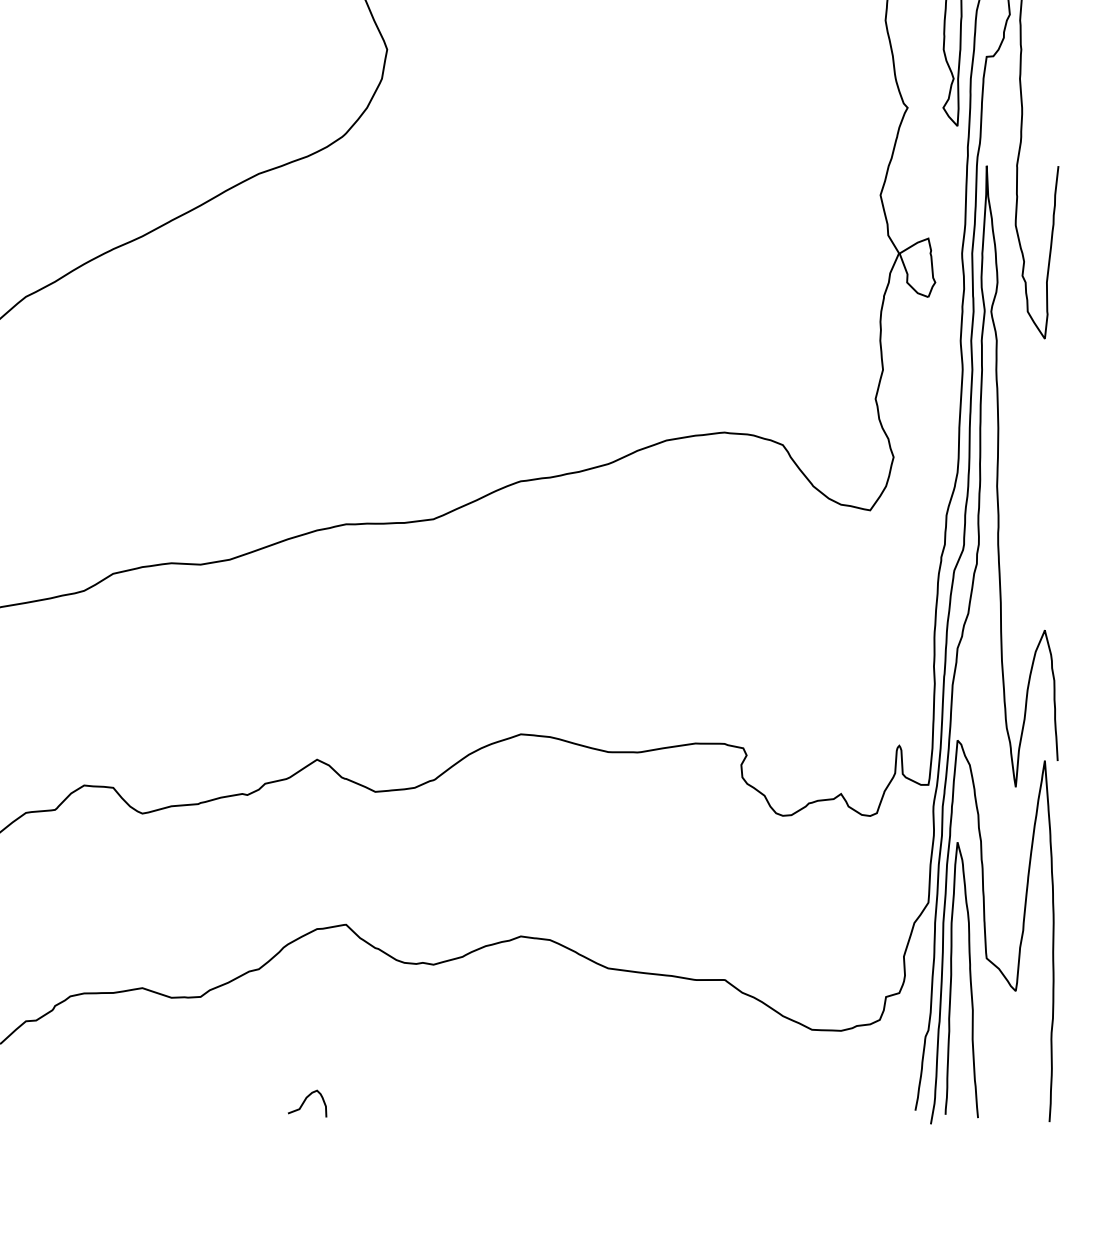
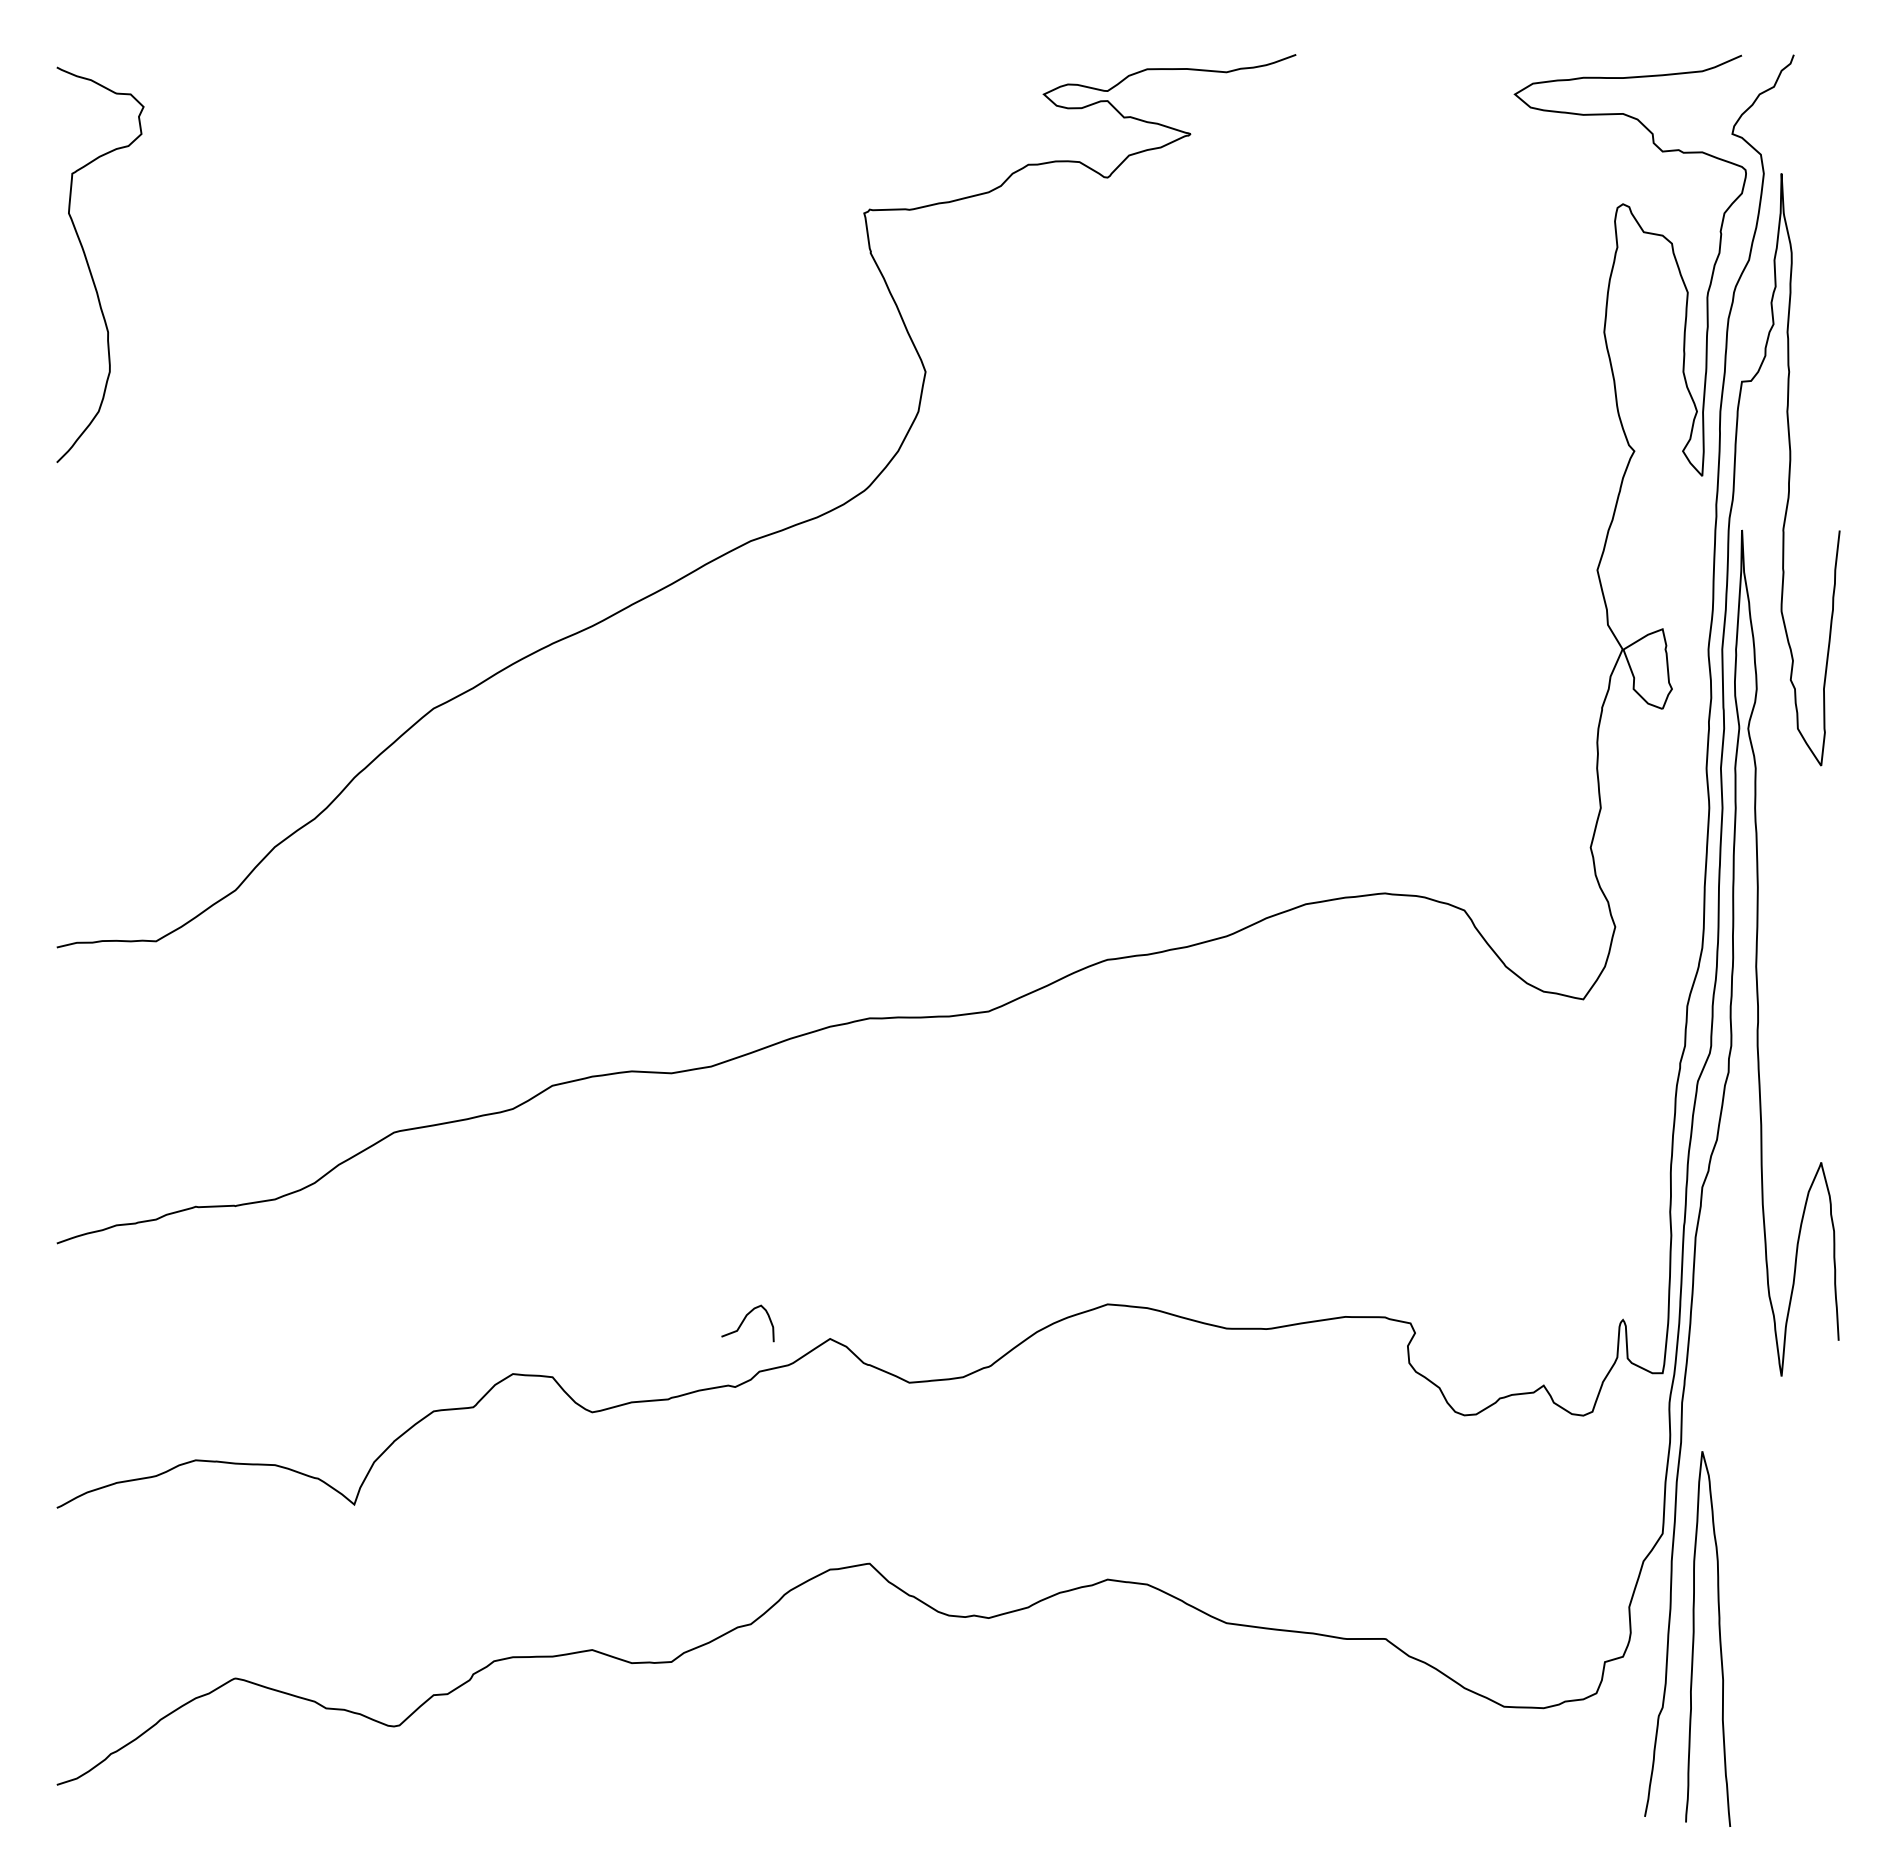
curve: (985, 931) -> (1740, 1573), removed
curve: (304, 1103) -> (743, 1322), moved

